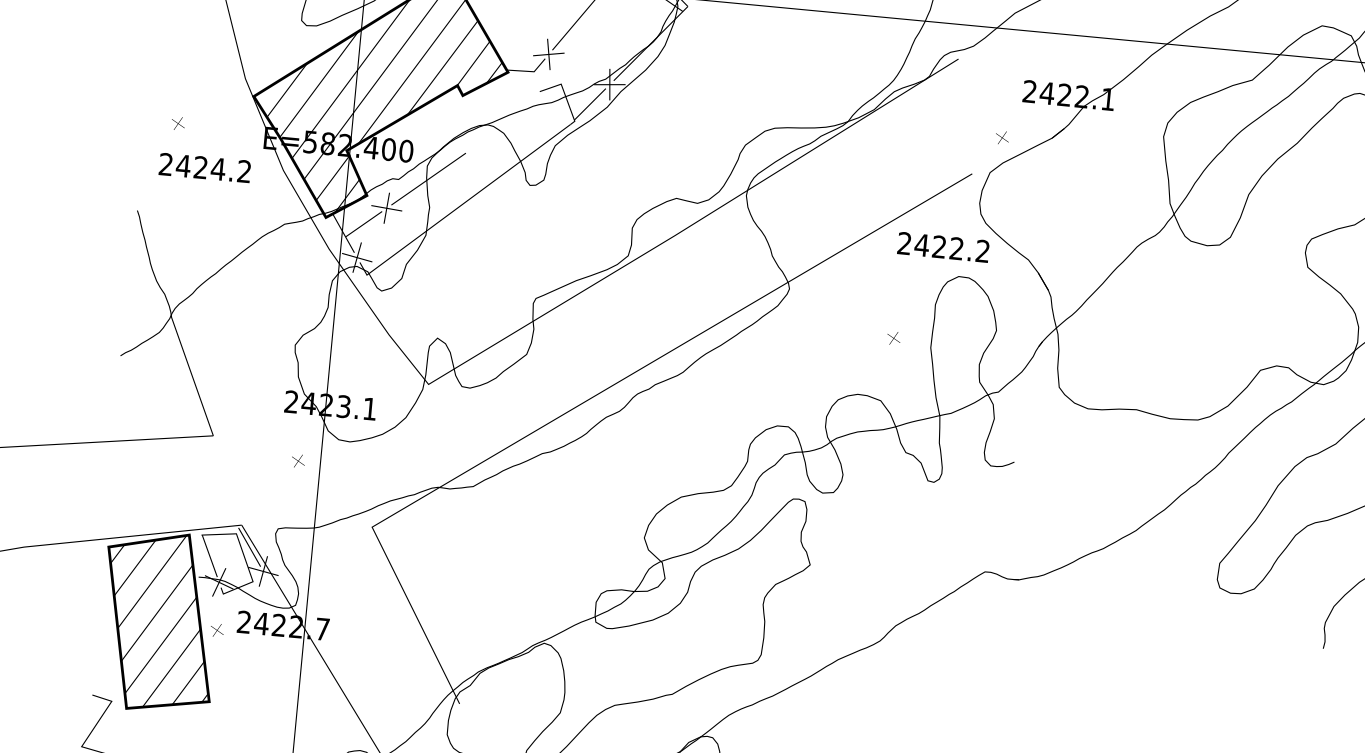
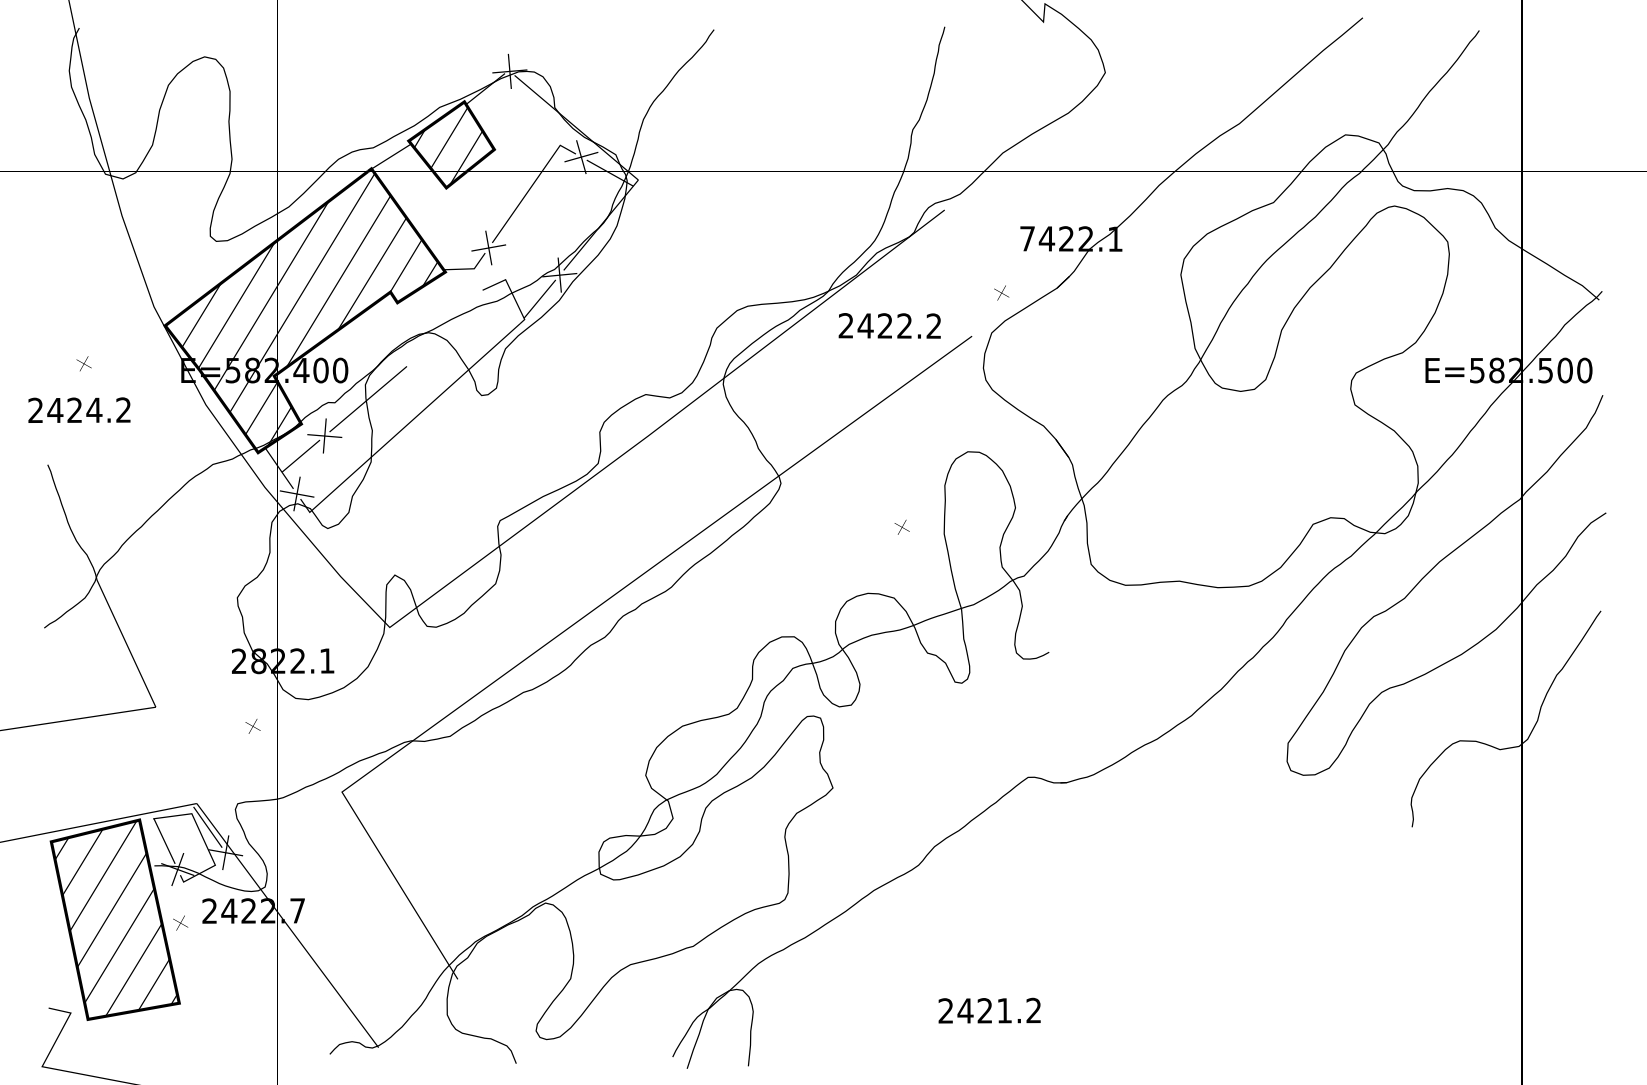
text: (1029, 91) -> (1027, 238), 2422.1 -> 7422.1
text: (205, 167) -> (79, 409), moved
text: (943, 246) -> (889, 325), moved
text: (325, 405) -> (277, 661), 2423.1 -> 2822.1

